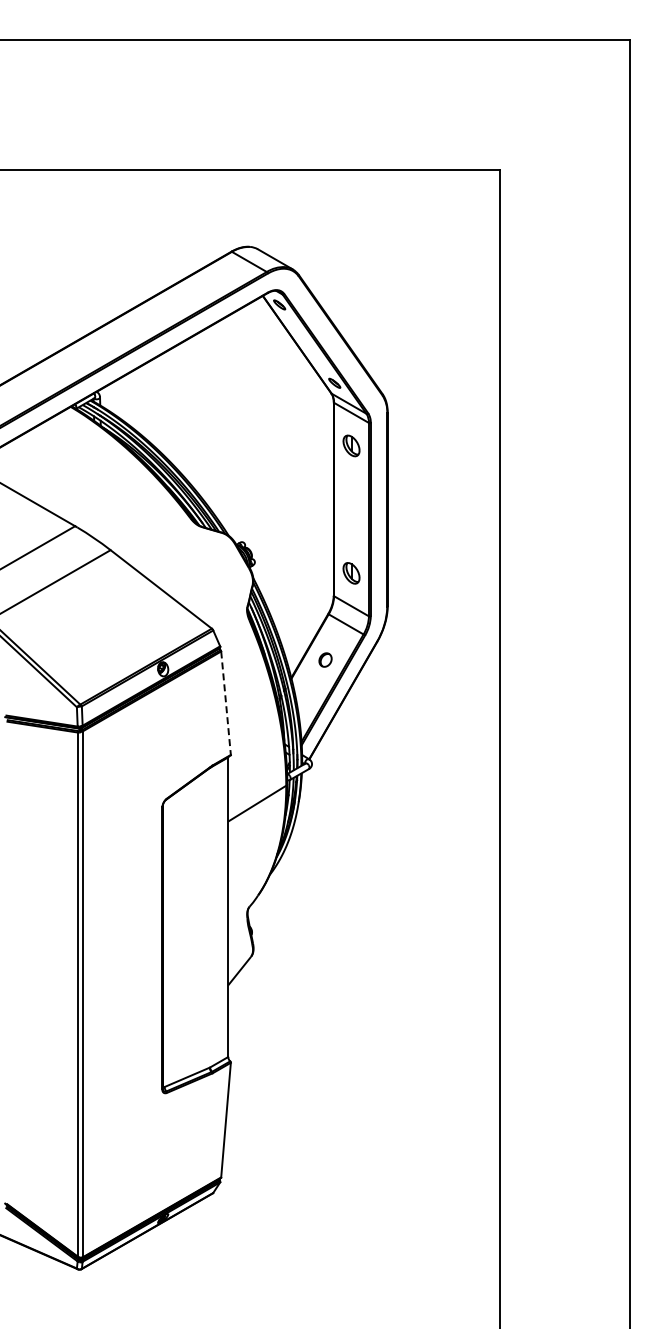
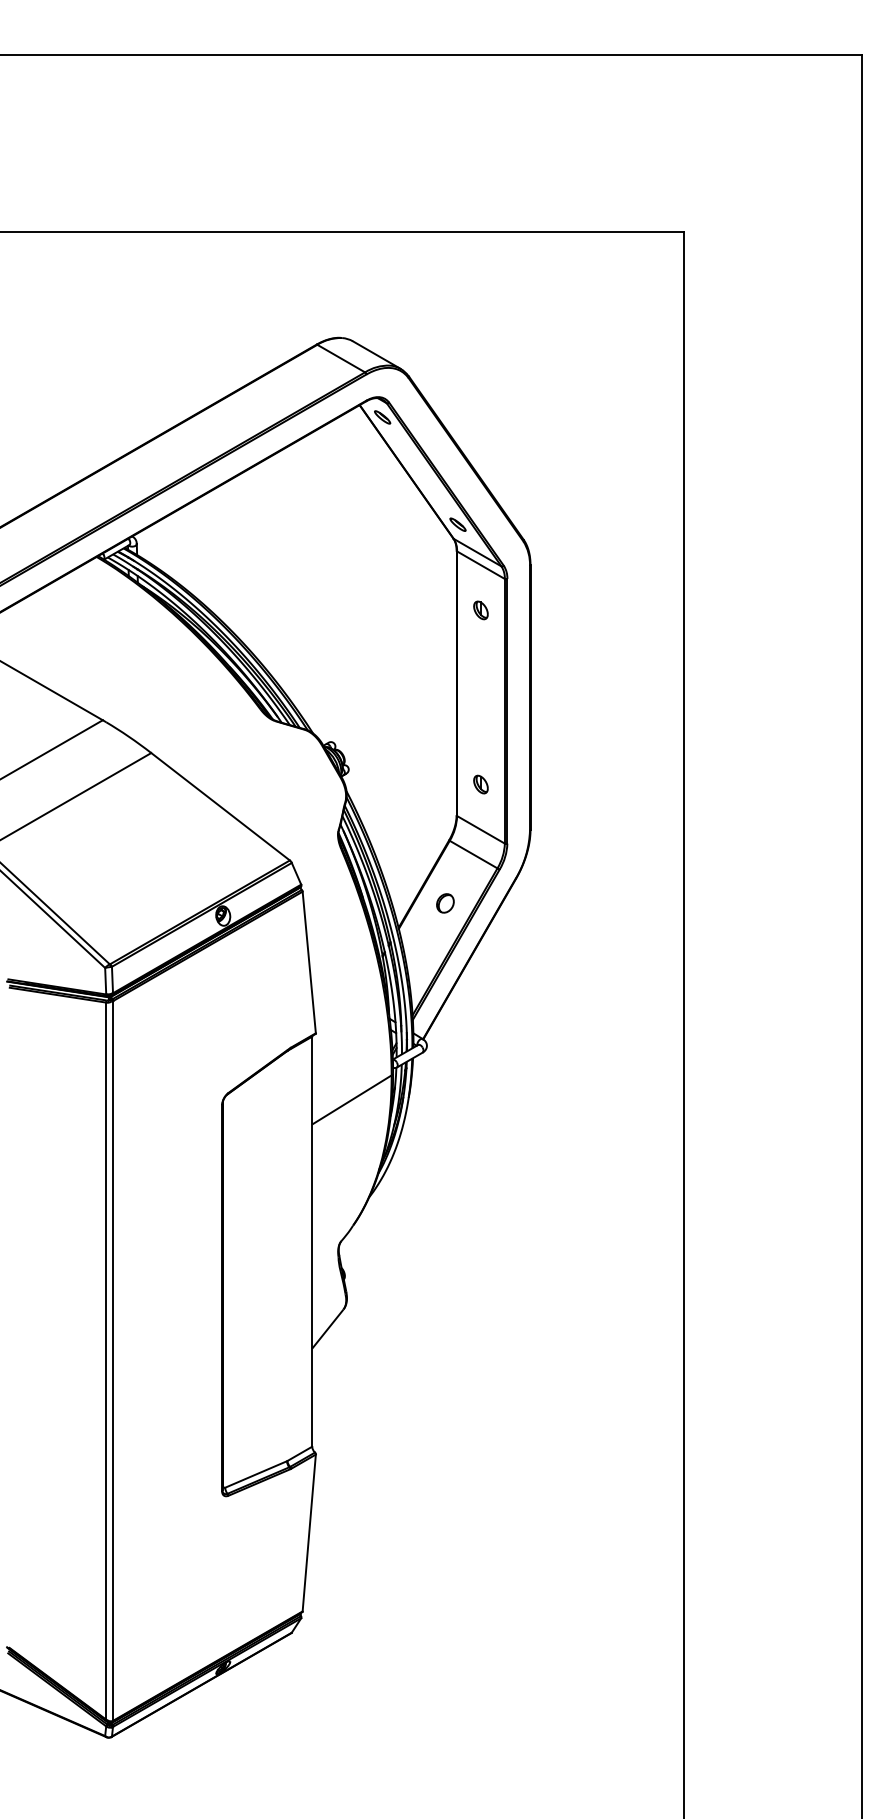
part: (351, 445) -> (480, 609), size x0.62
part: (351, 572) -> (480, 783), size x0.62
line: (226, 703) -> (309, 962), dashed -> solid

